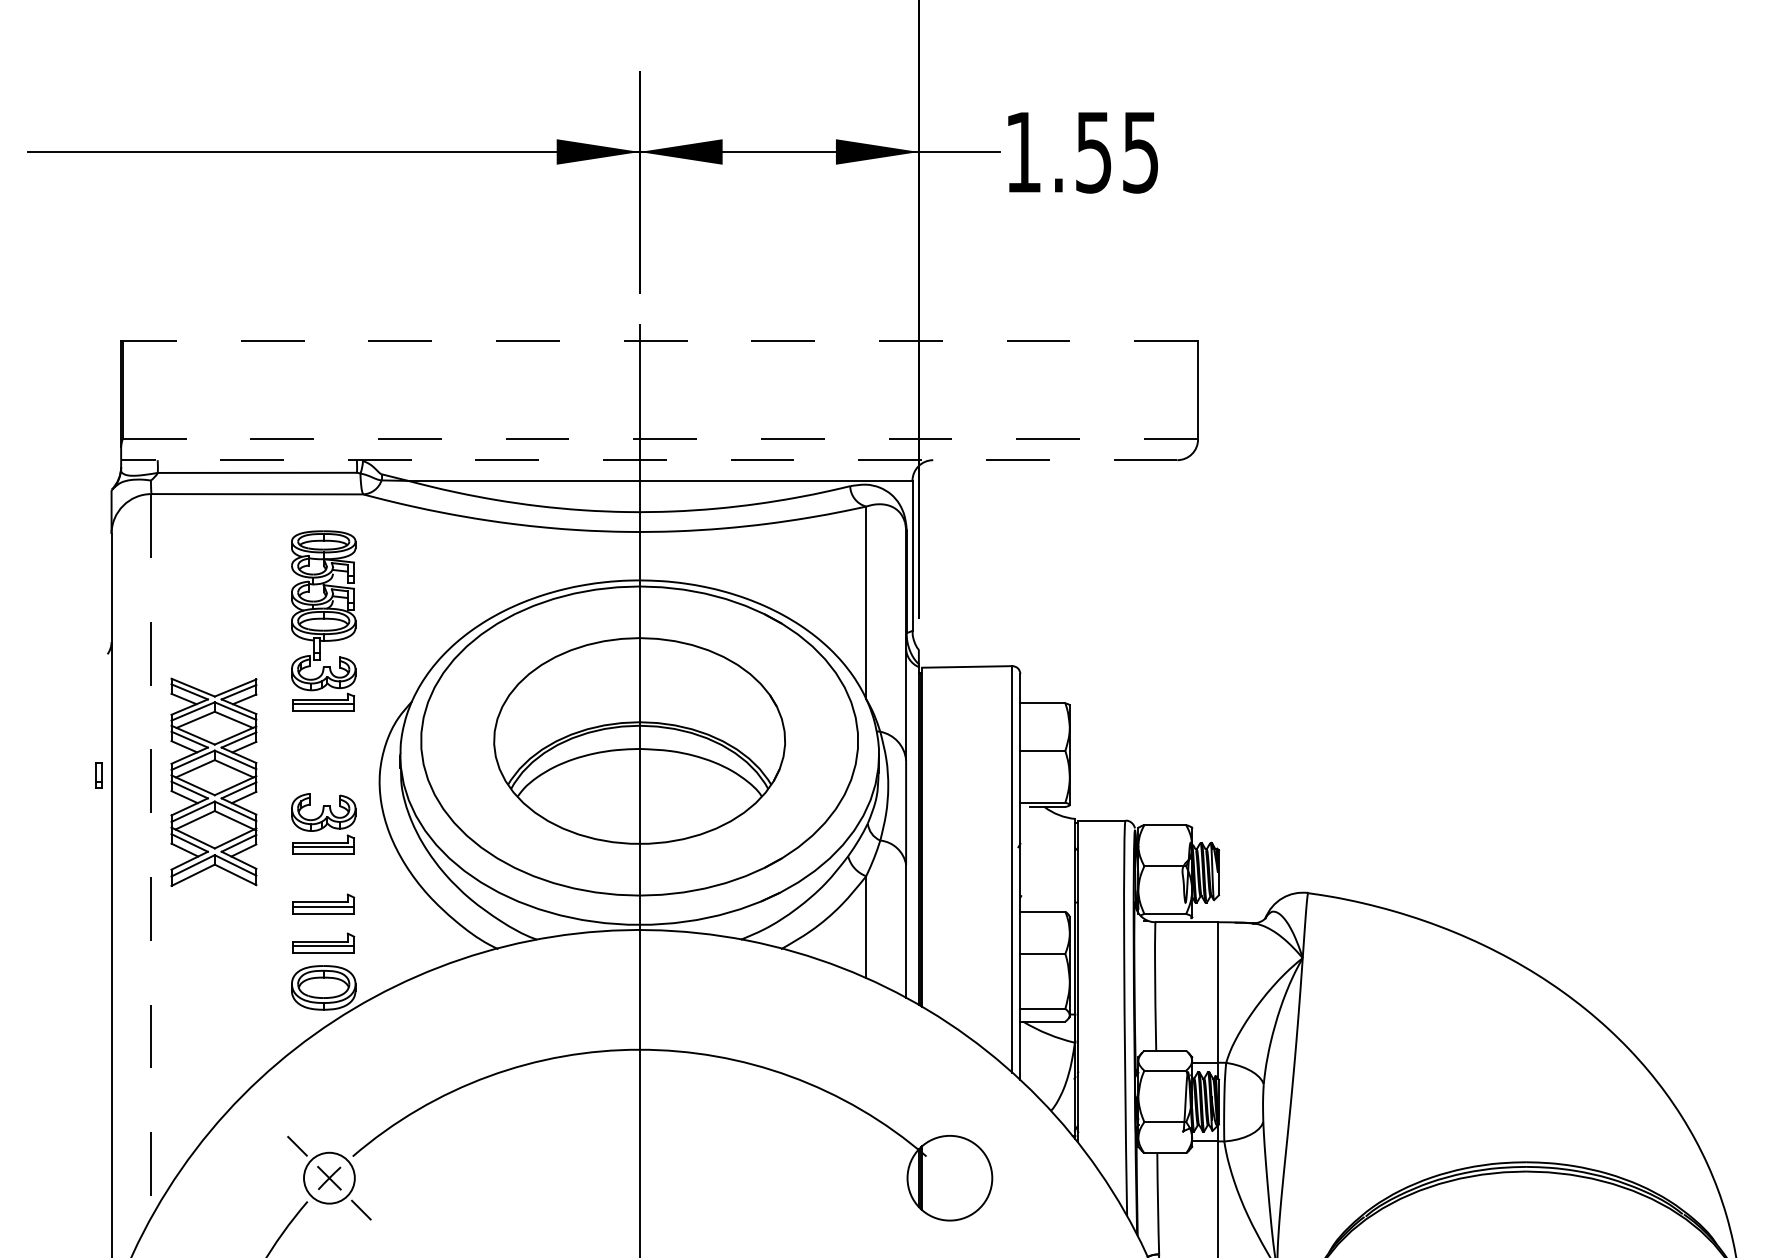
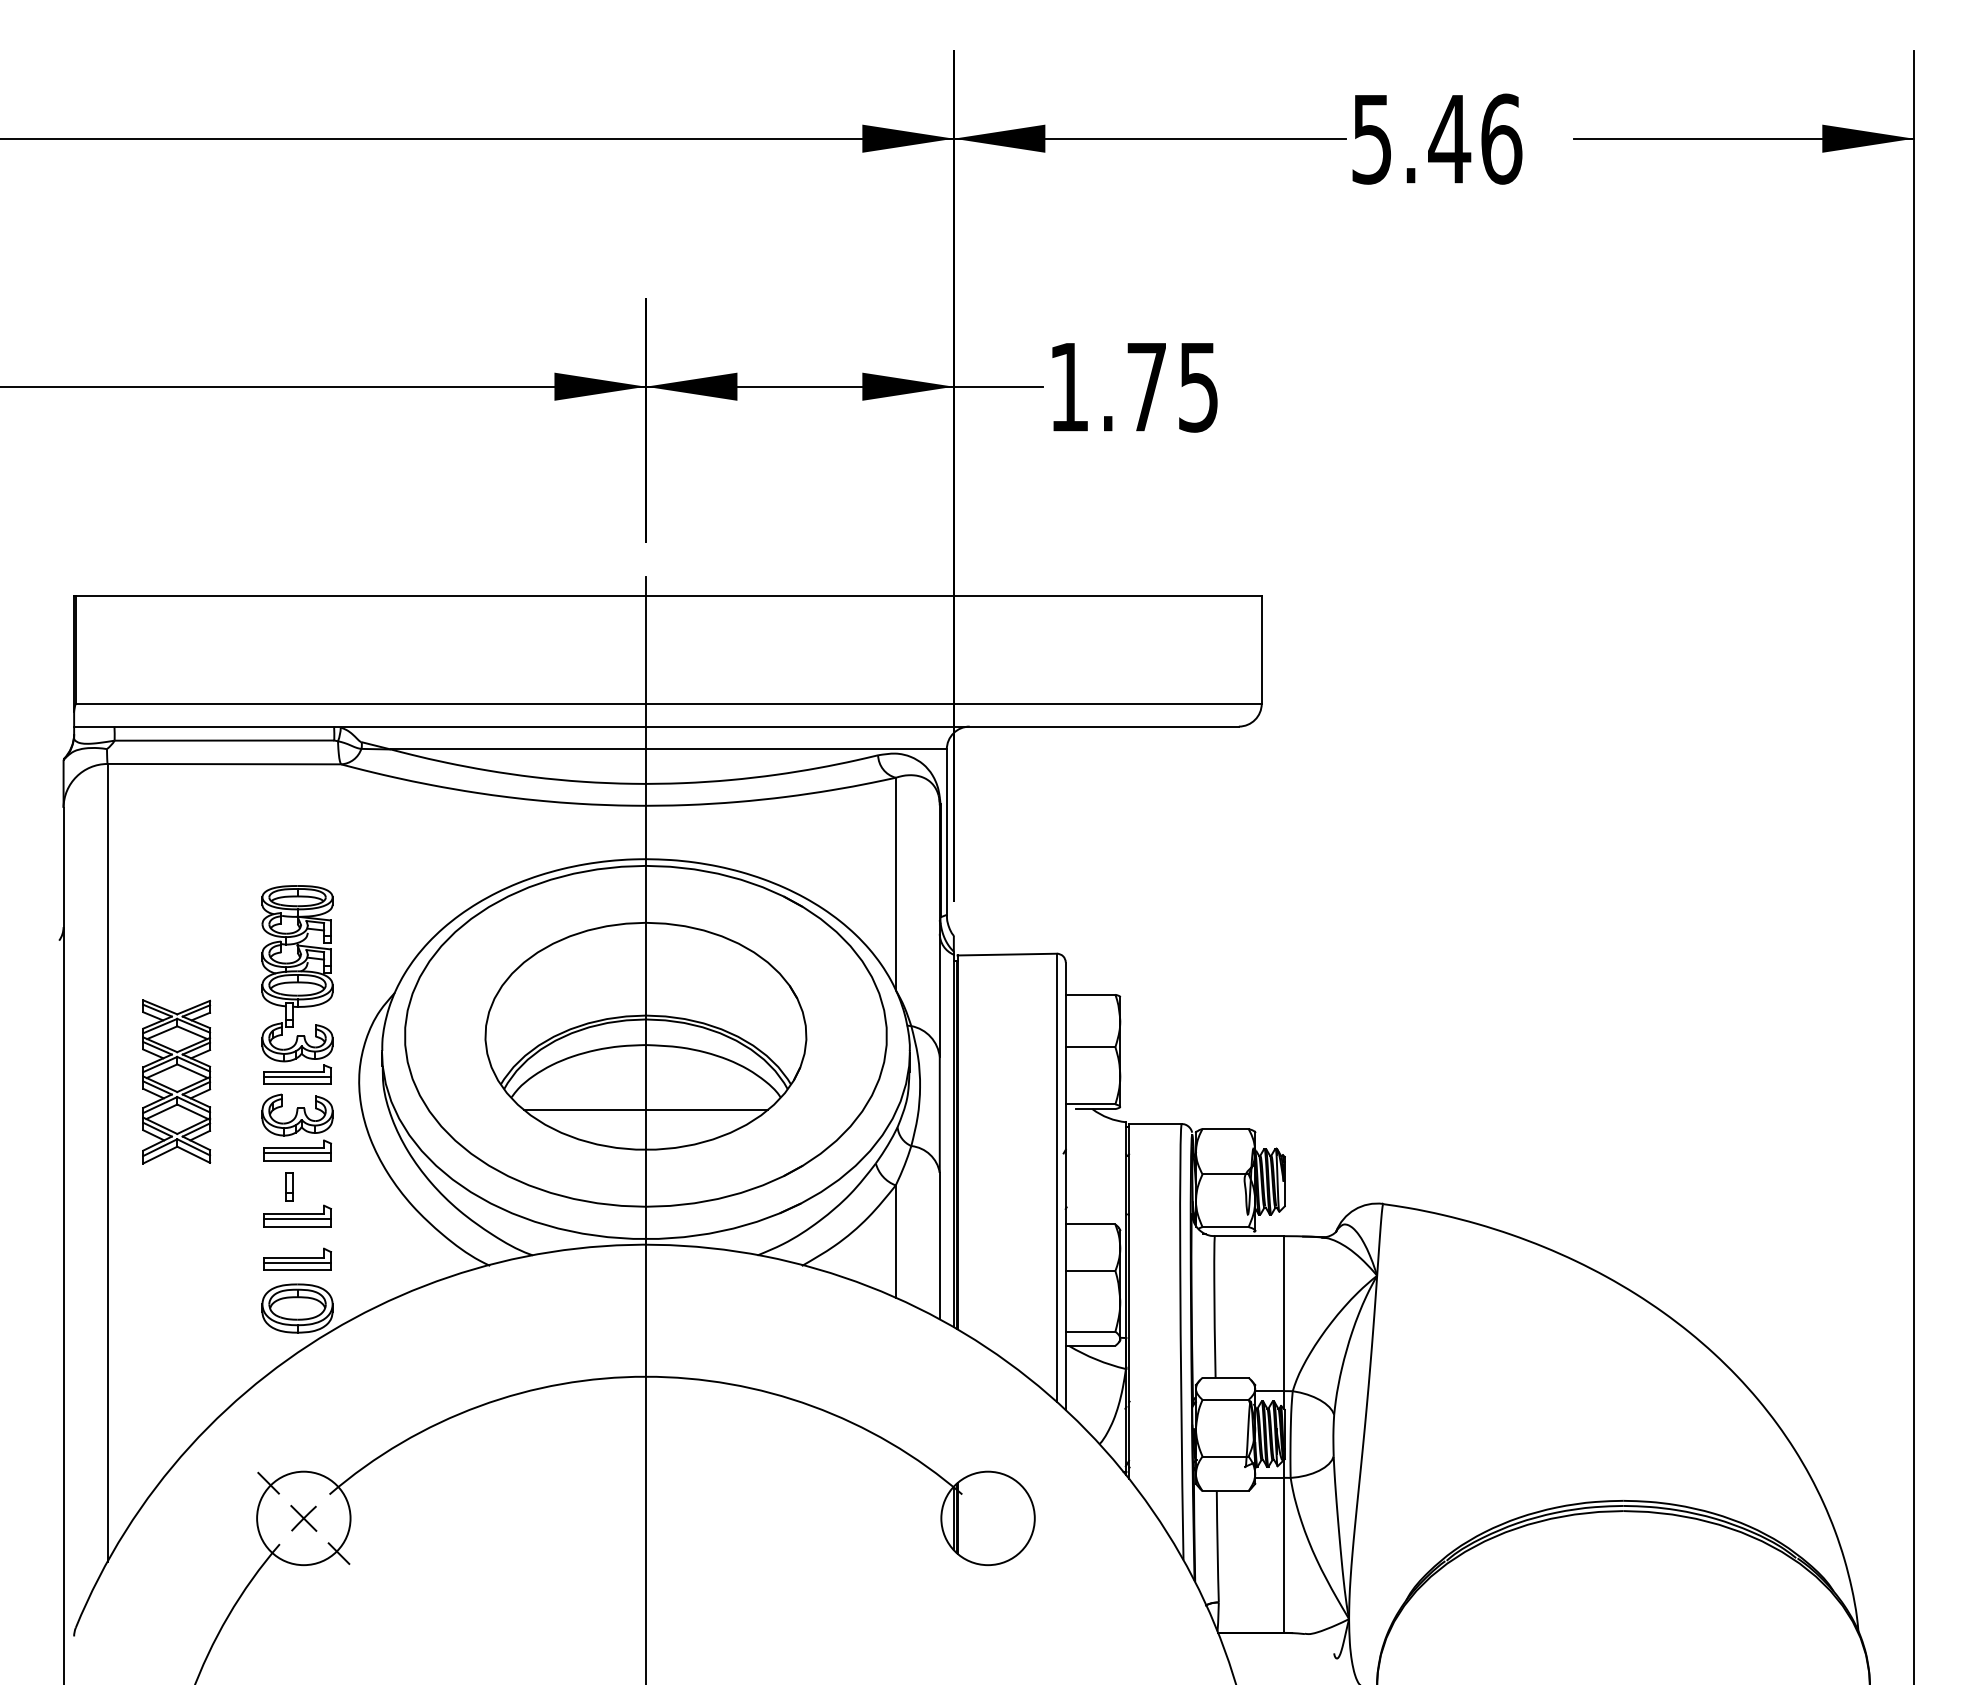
text: (1093, 152) -> (1146, 387), 1.55 -> 1.75
line: (660, 341) -> (668, 595), dashed -> solid
line: (660, 439) -> (668, 703), dashed -> solid
line: (649, 460) -> (656, 726), dashed -> solid
part: (323, 620) -> (297, 984), moved
part: (98, 775) -> (289, 1186), moved
part: (213, 782) -> (176, 1081), size x0.71
line: (639, 807) -> (645, 1109), added
line: (151, 855) -> (107, 1162), dashed -> solid
circle: (329, 1178) -> (303, 1518), size x1.67

